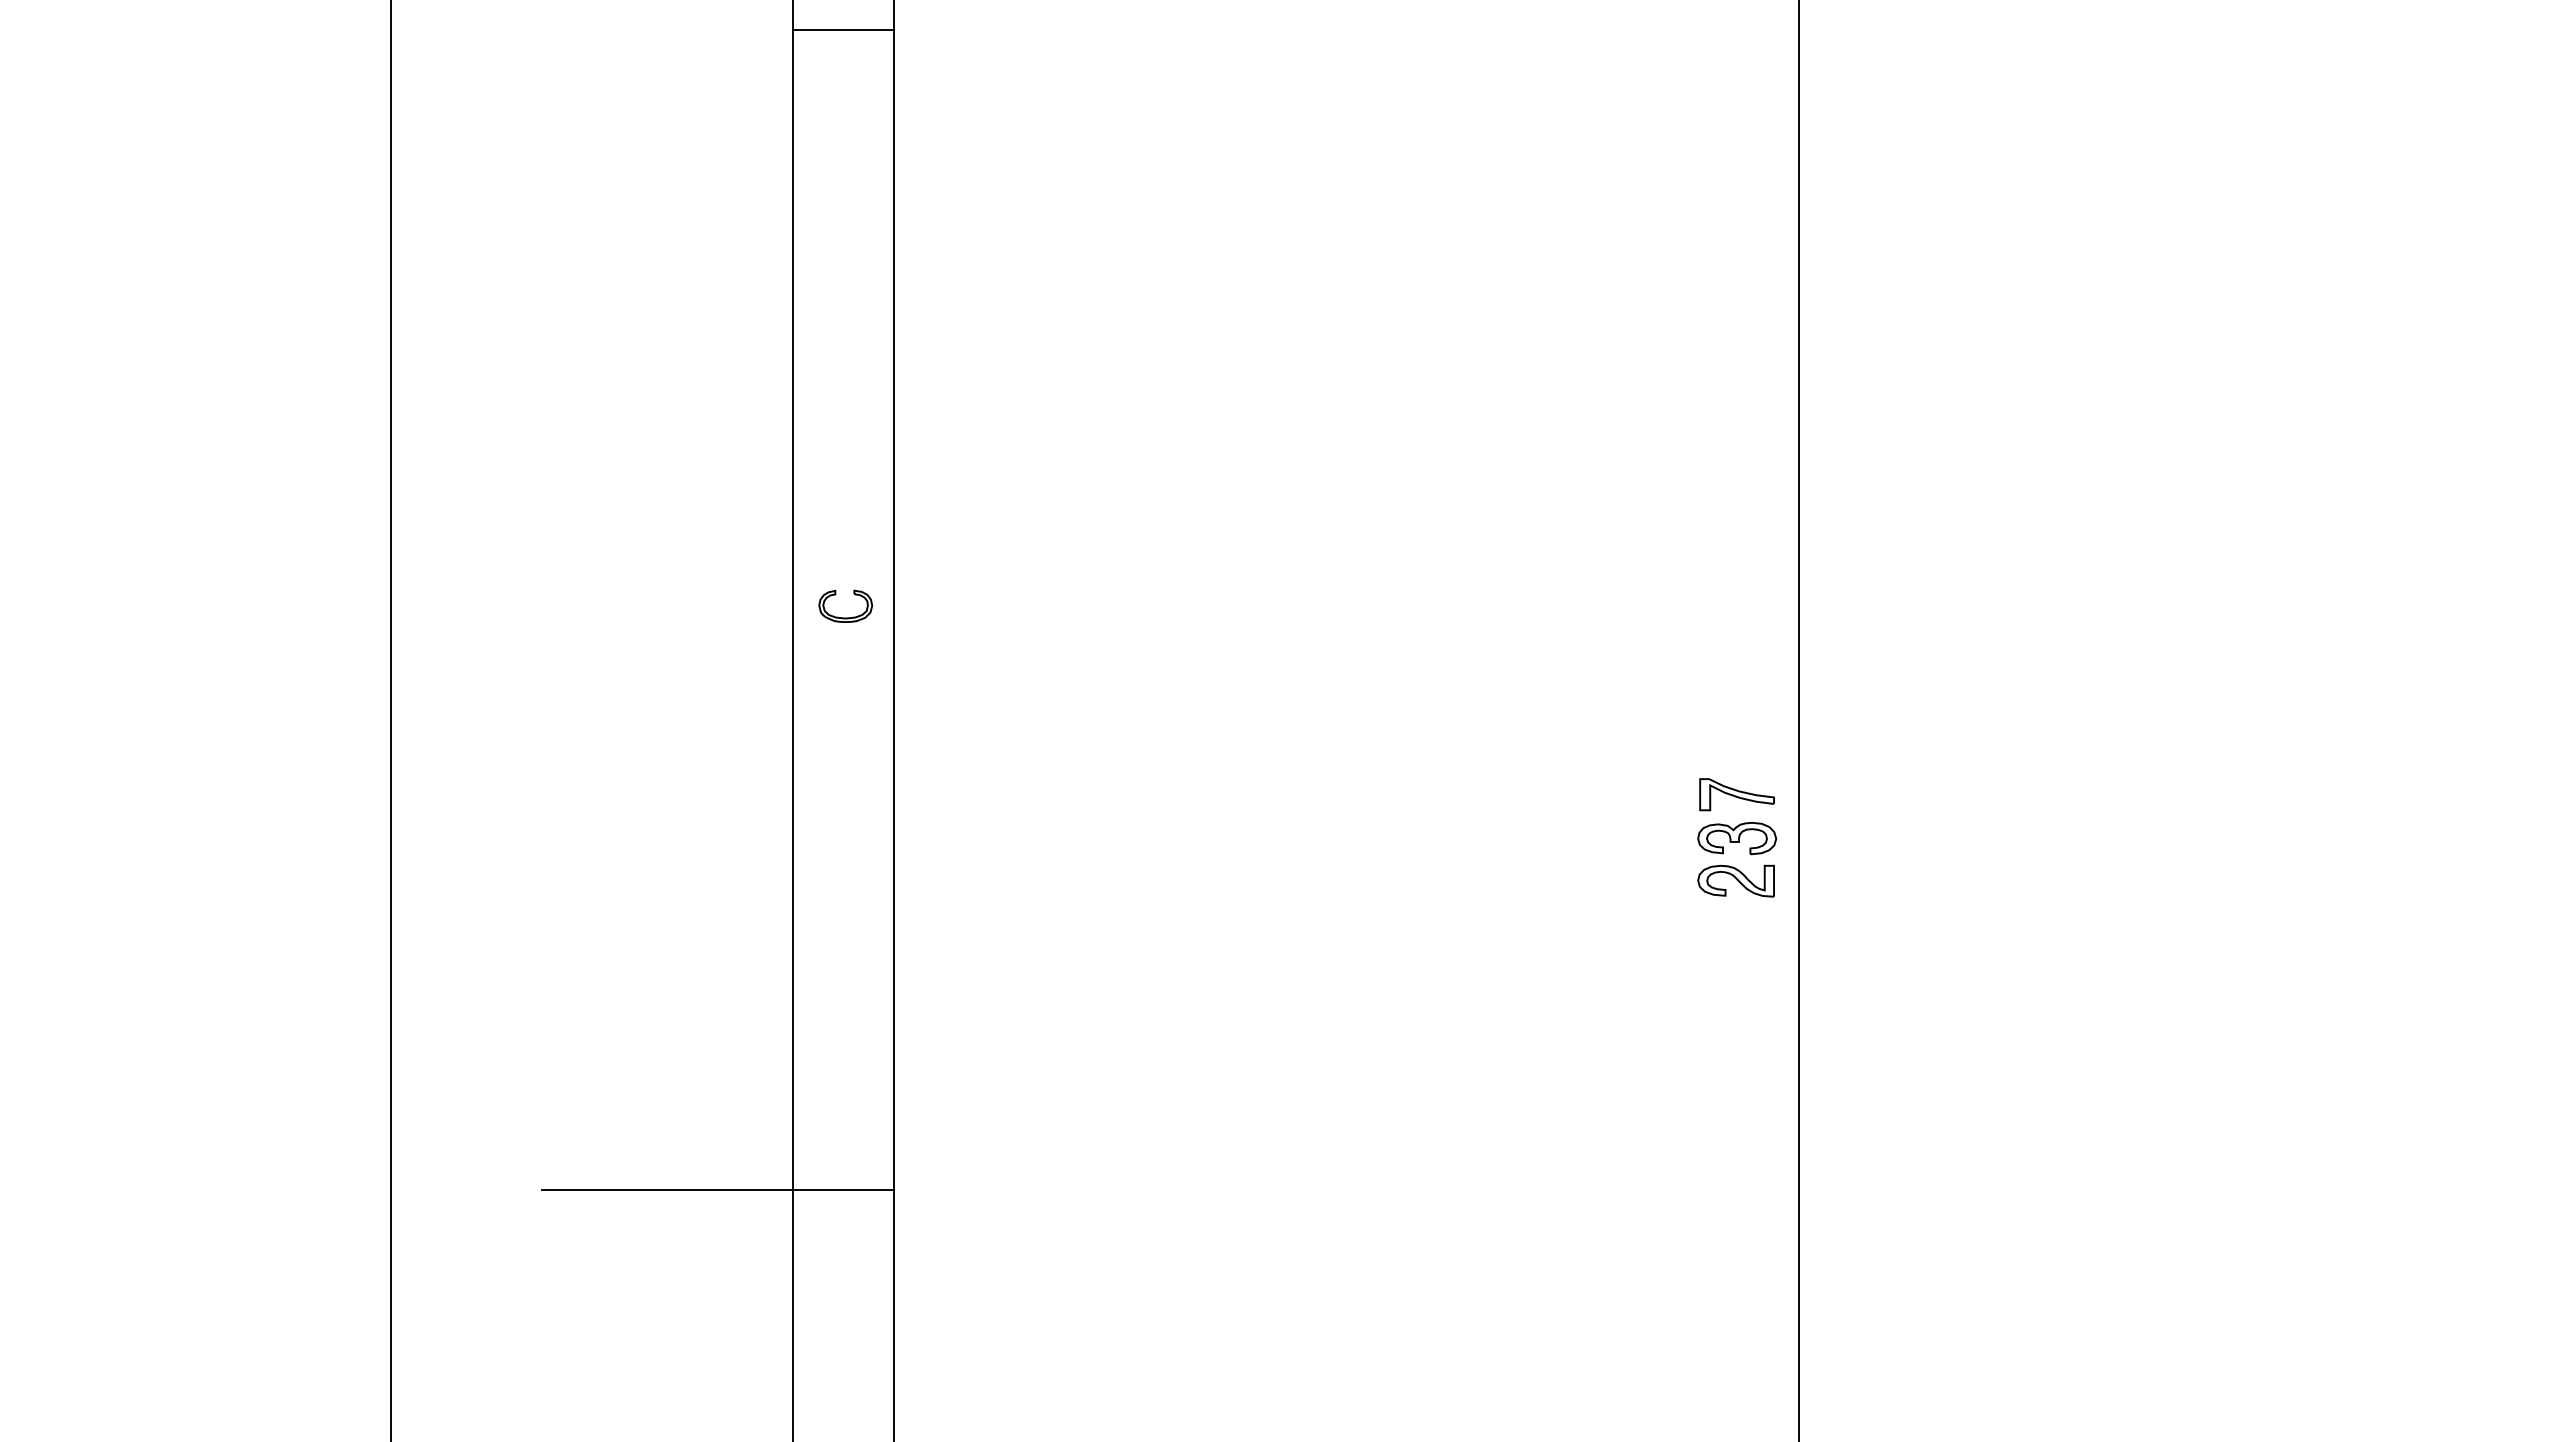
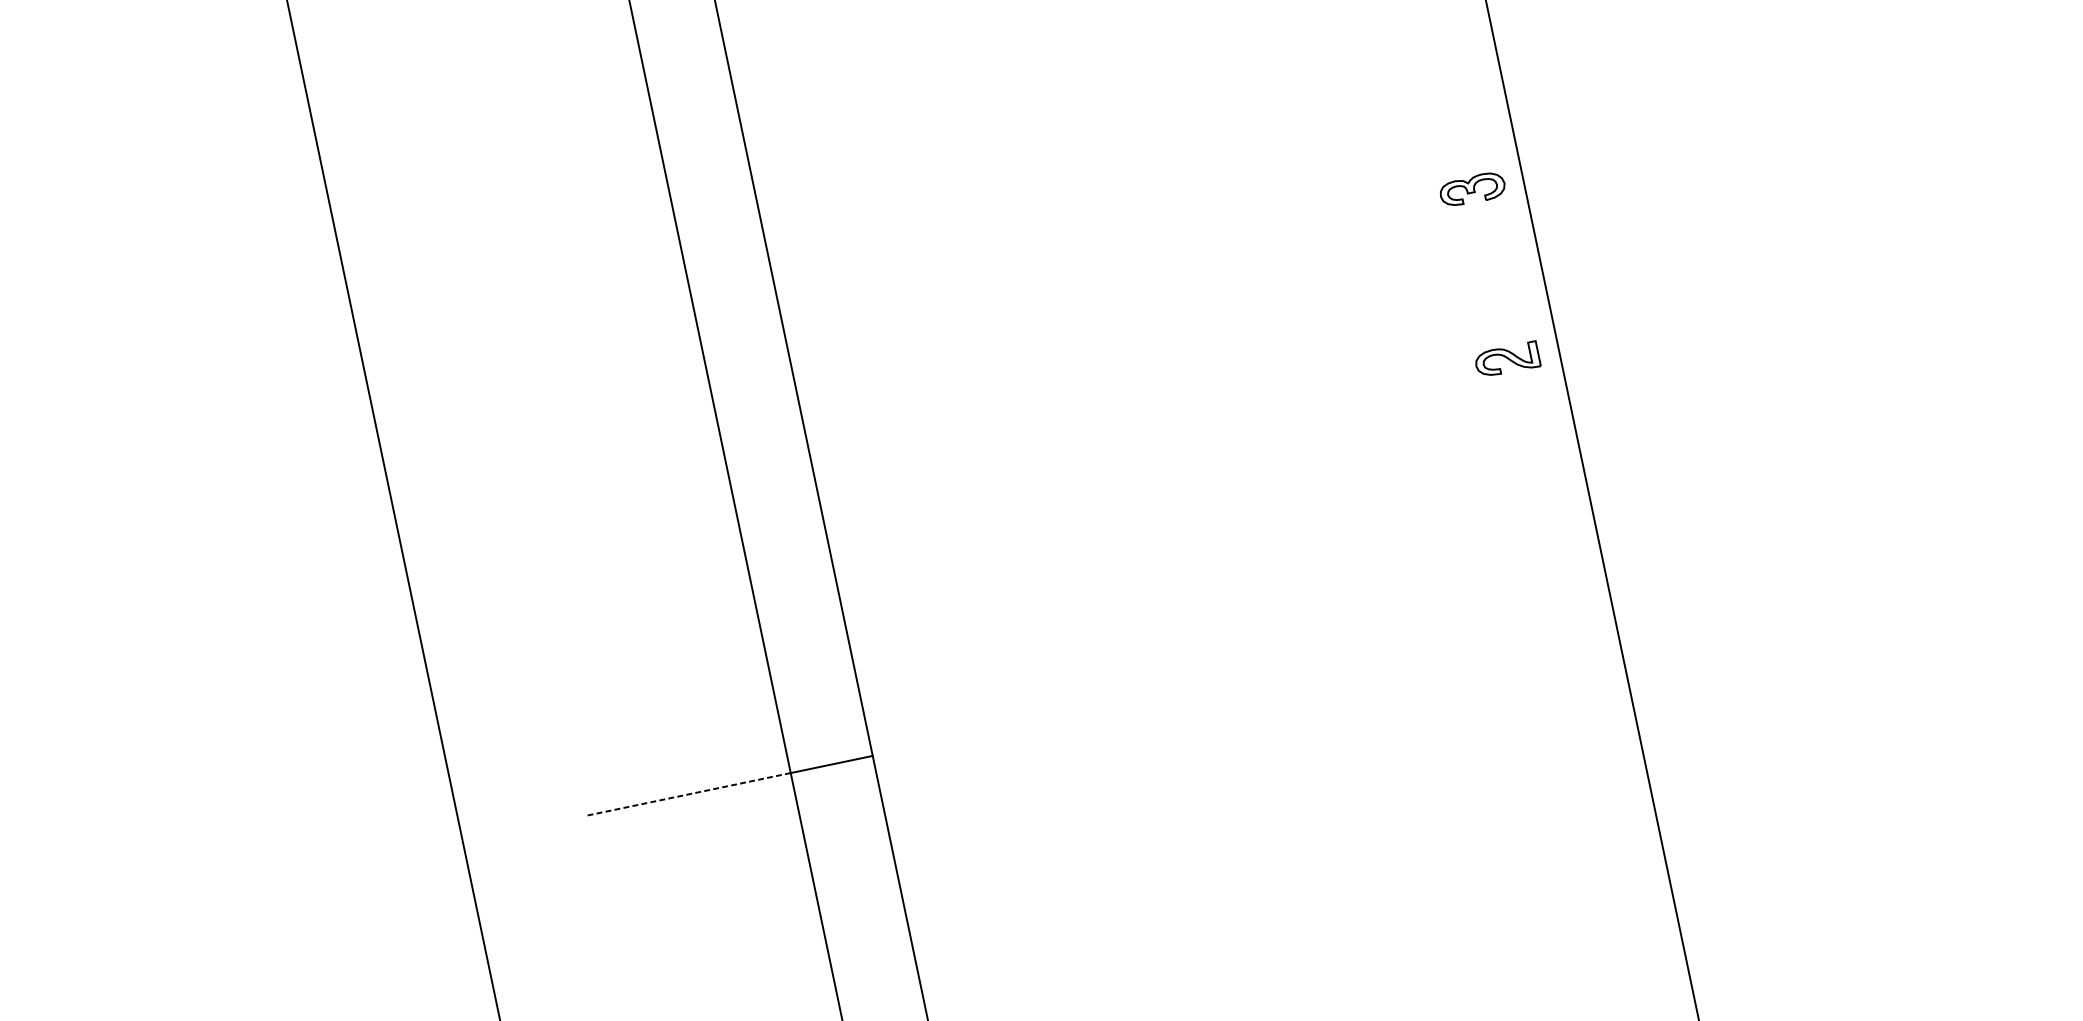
part: (845, 617) -> (735, 296), removed
part: (1736, 794) -> (1492, 289), removed
part: (1737, 838) -> (1472, 189), moved
line: (667, 1190) -> (688, 794), solid -> dashed

